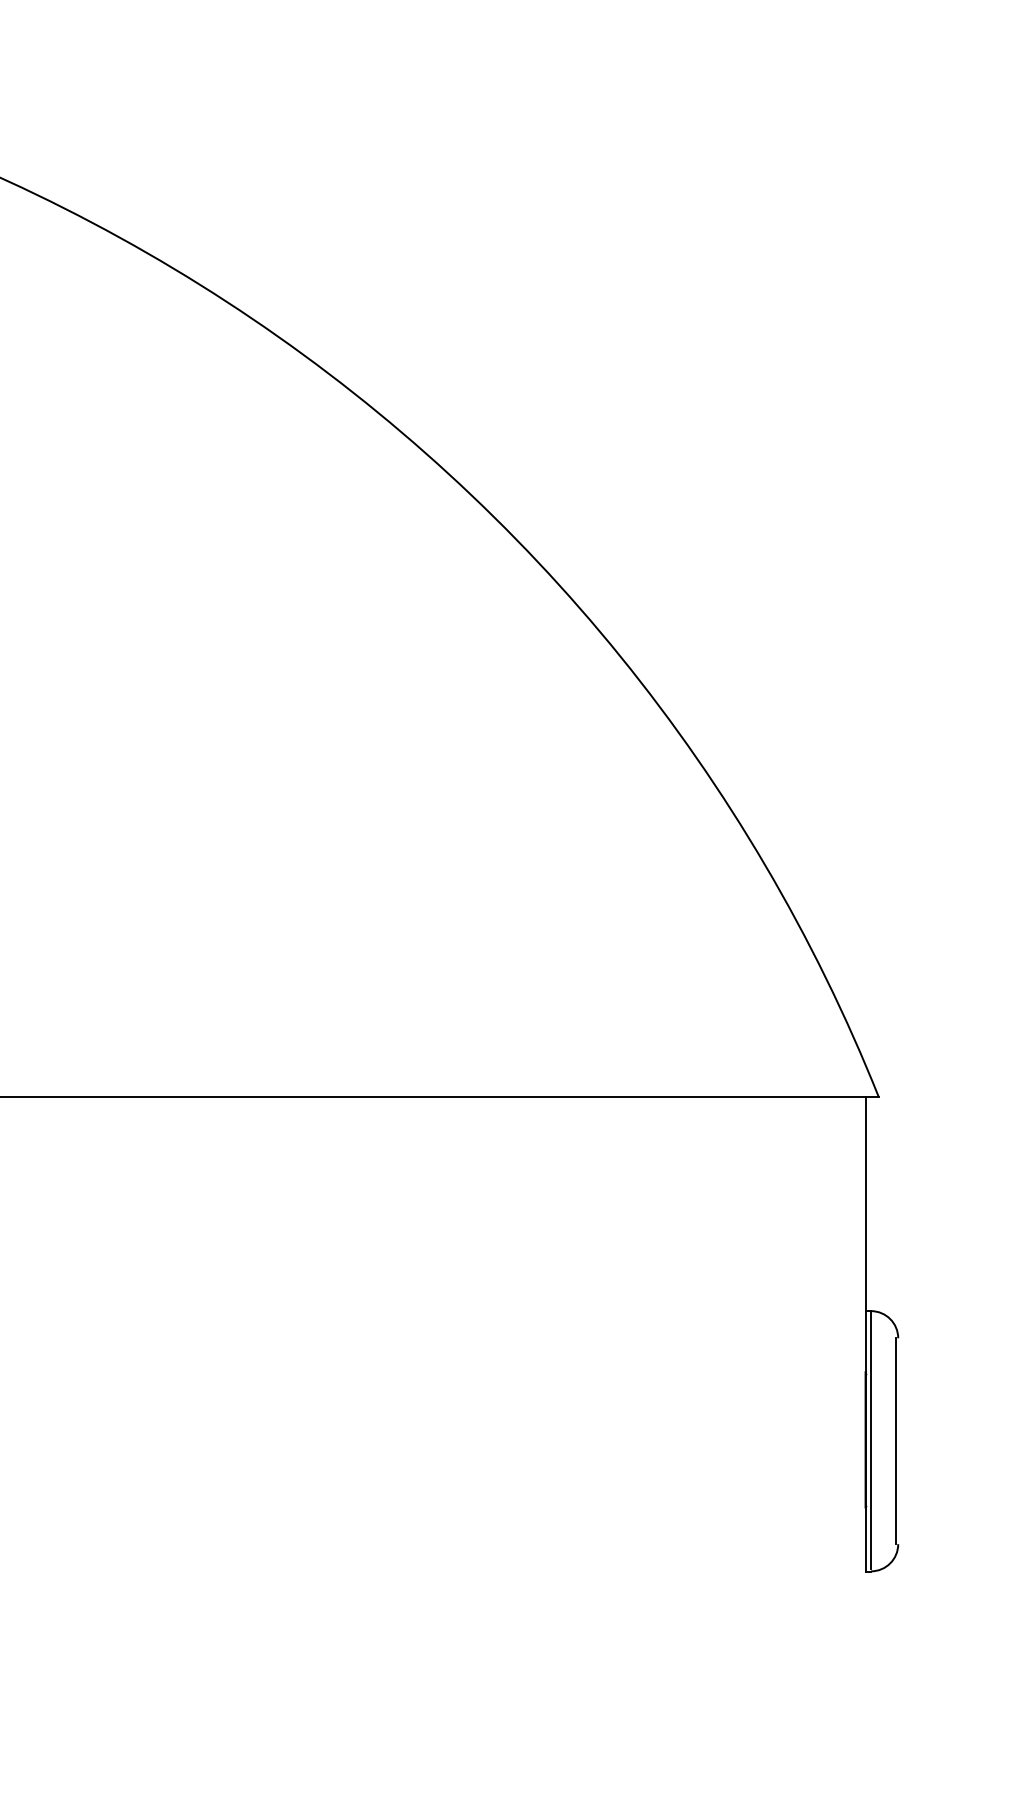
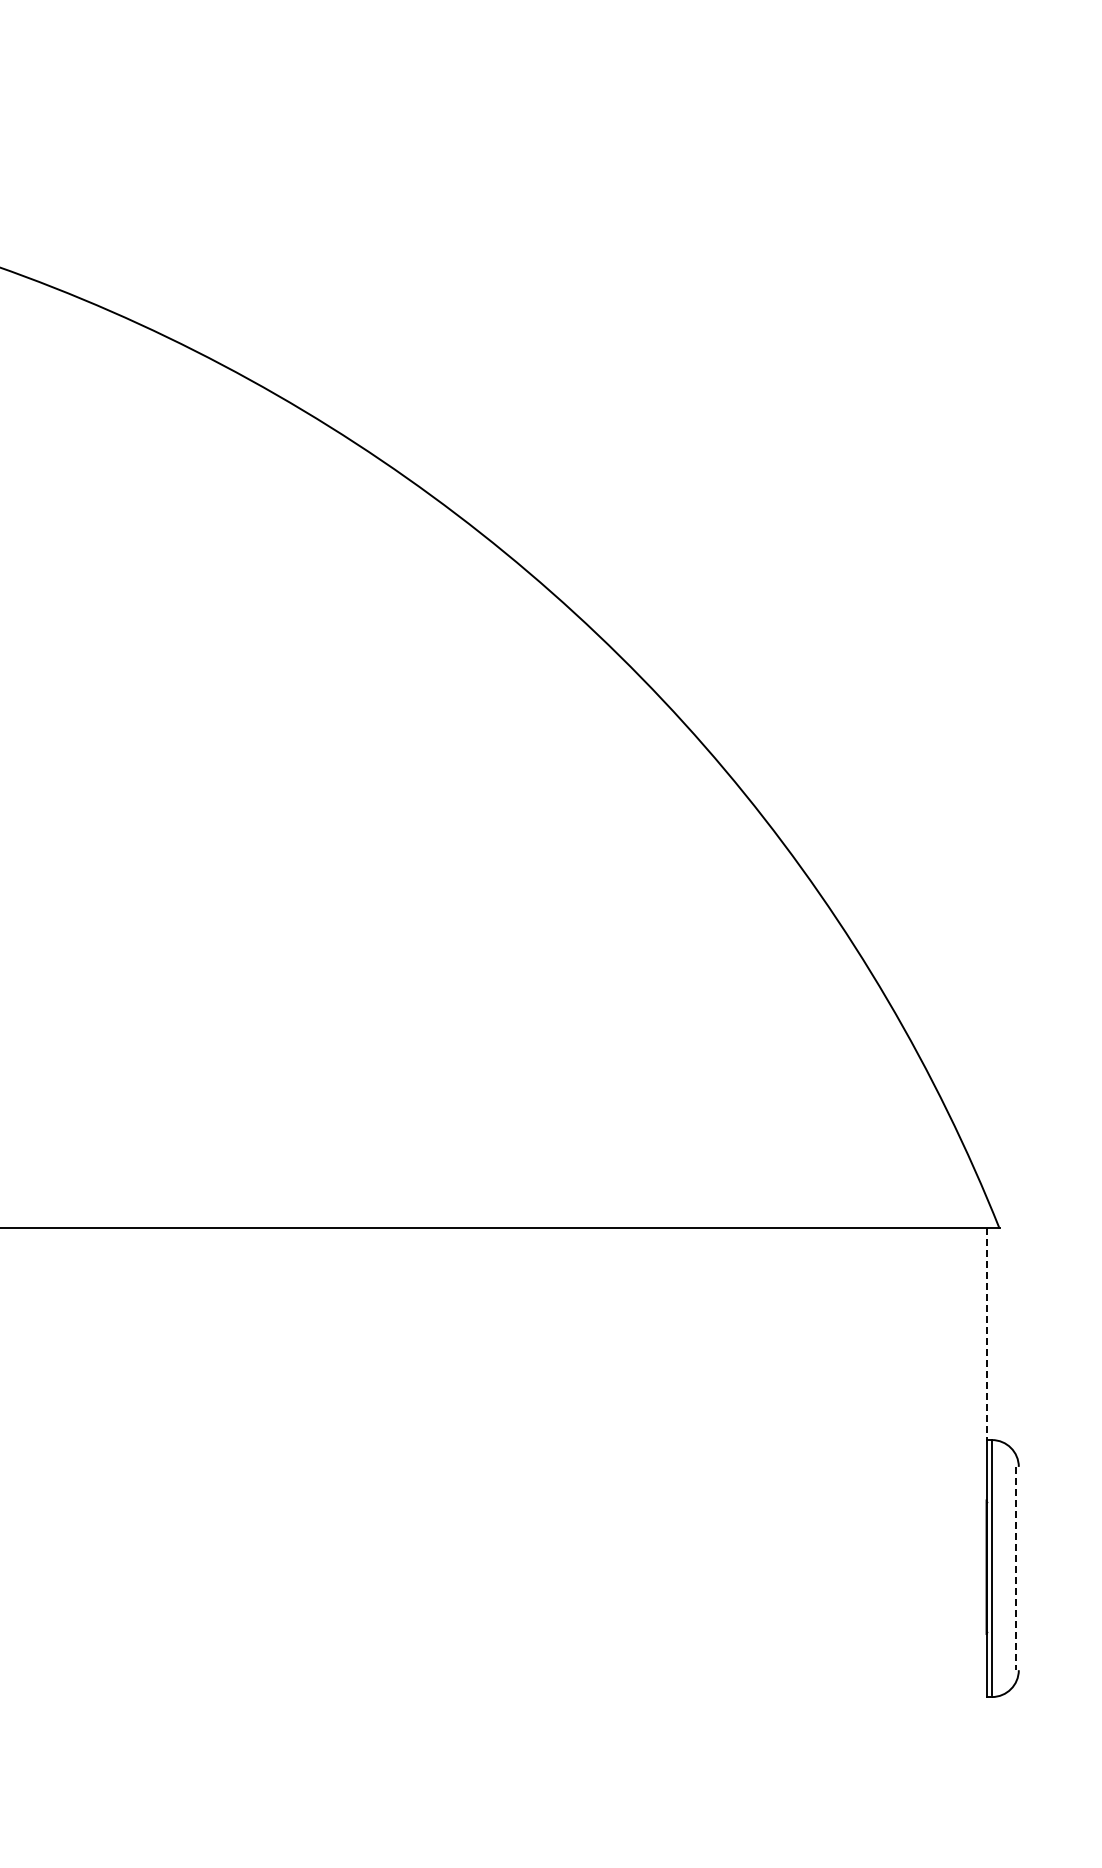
line: (865, 1204) -> (986, 1334), solid -> dashed
line: (895, 1441) -> (1016, 1568), solid -> dashed

